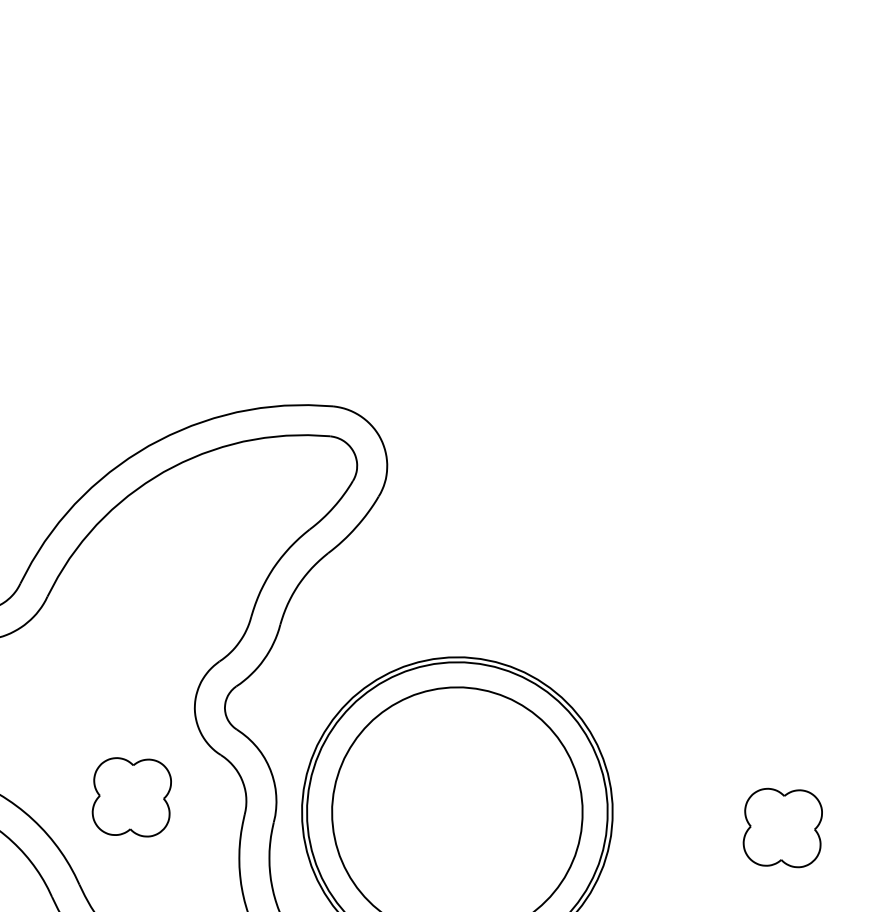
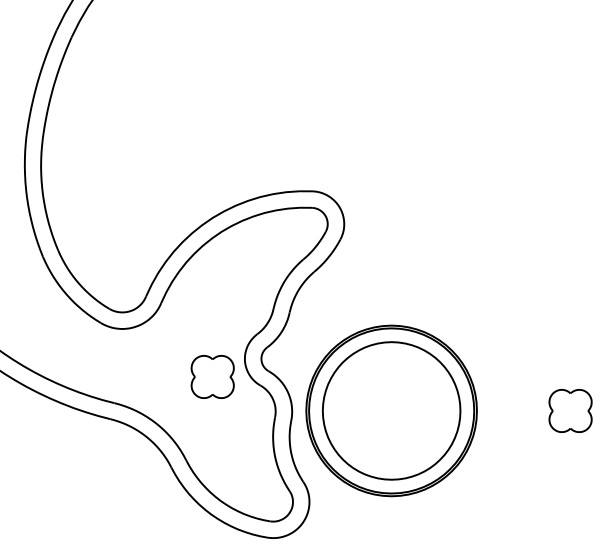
part: (131, 796) -> (212, 376), moved

